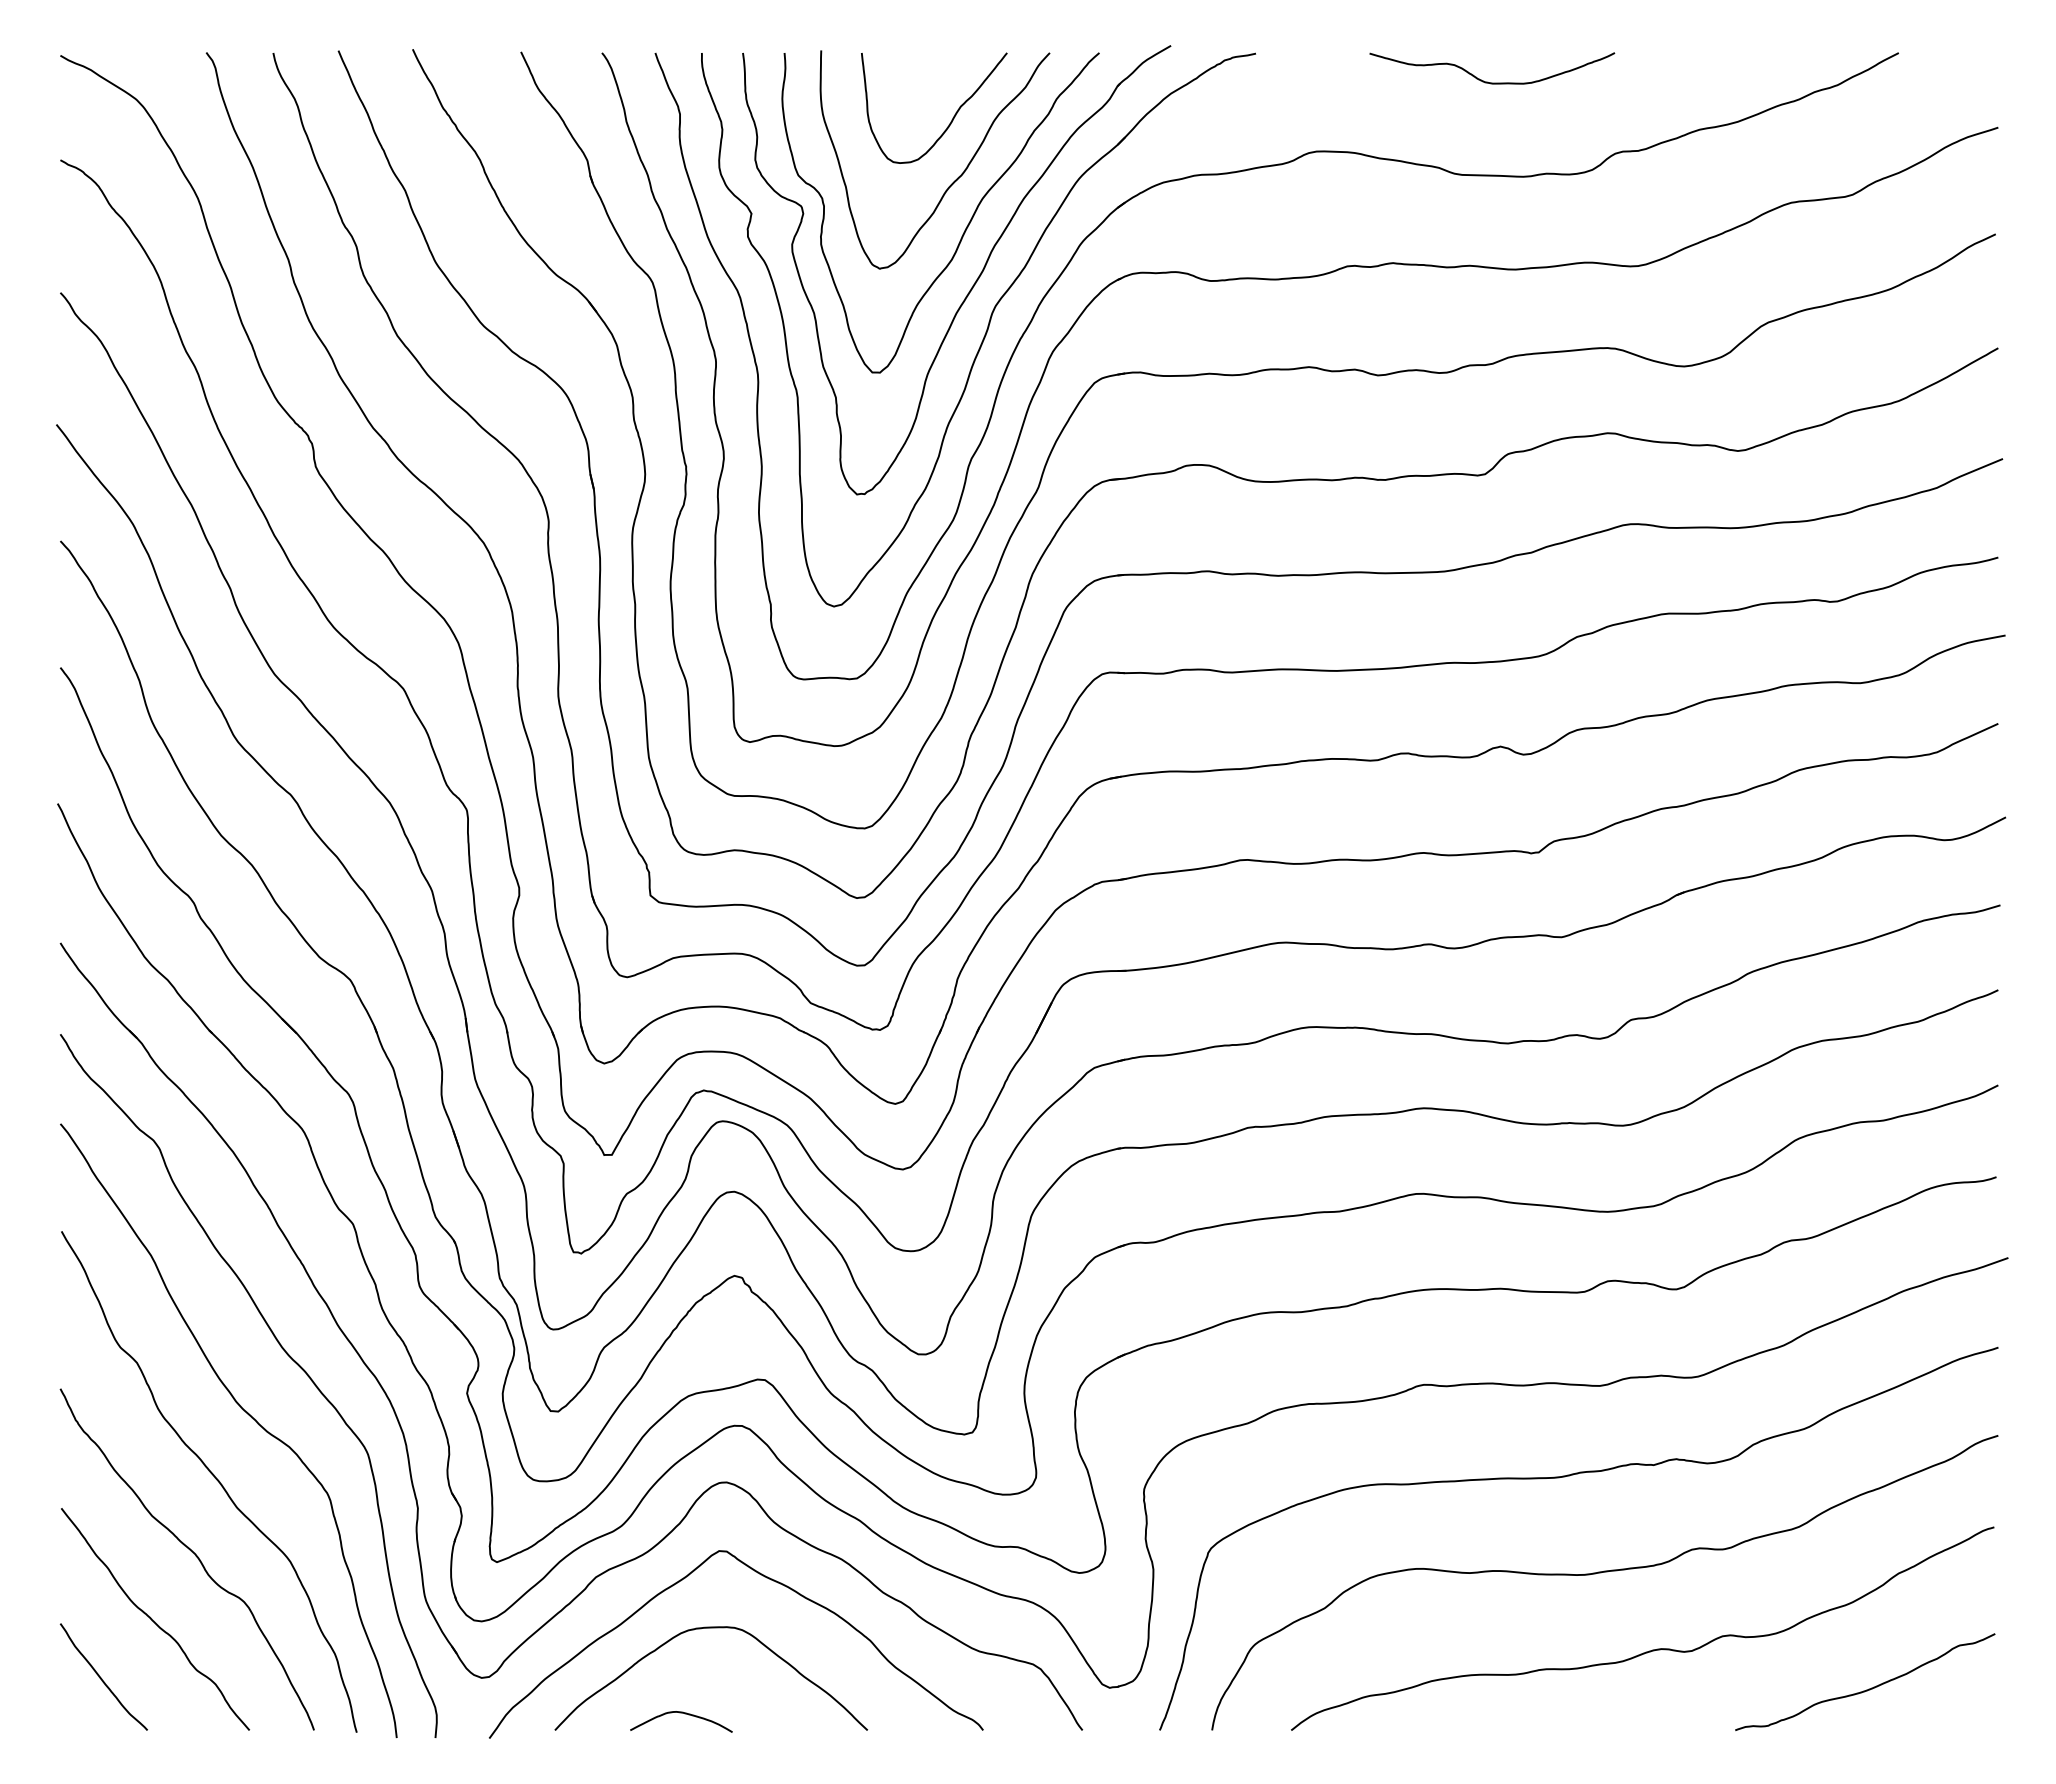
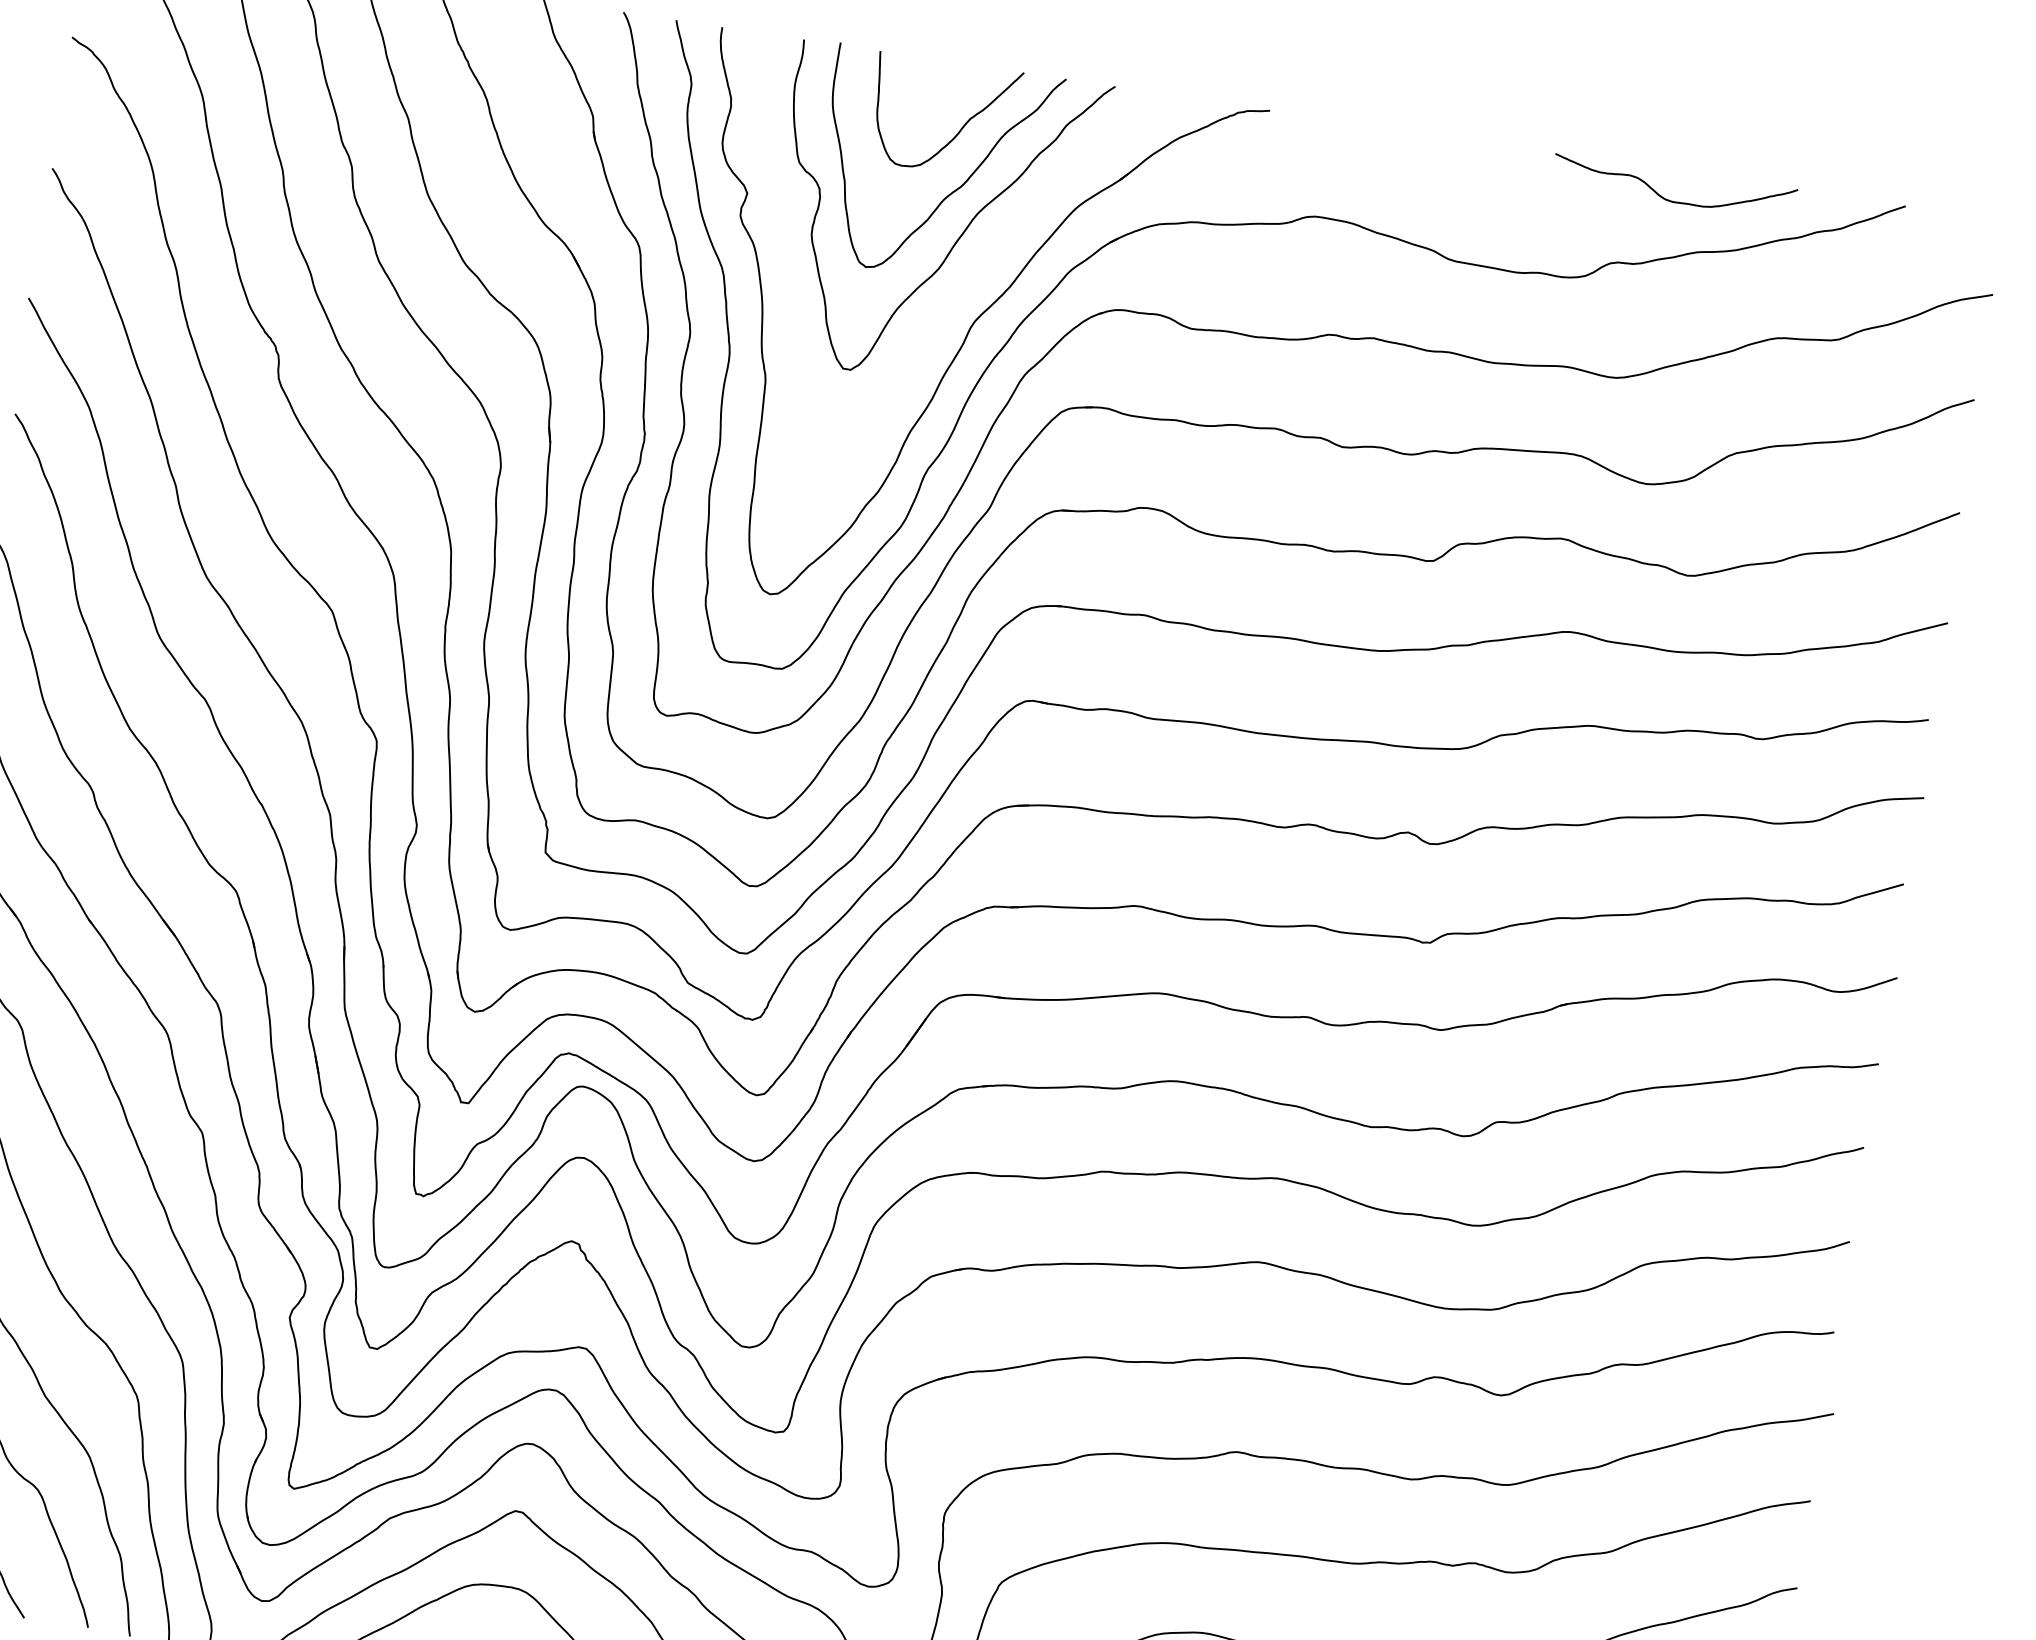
curve: (1487, 81) -> (1667, 199), moved
part: (975, 280) -> (958, 293), removed

